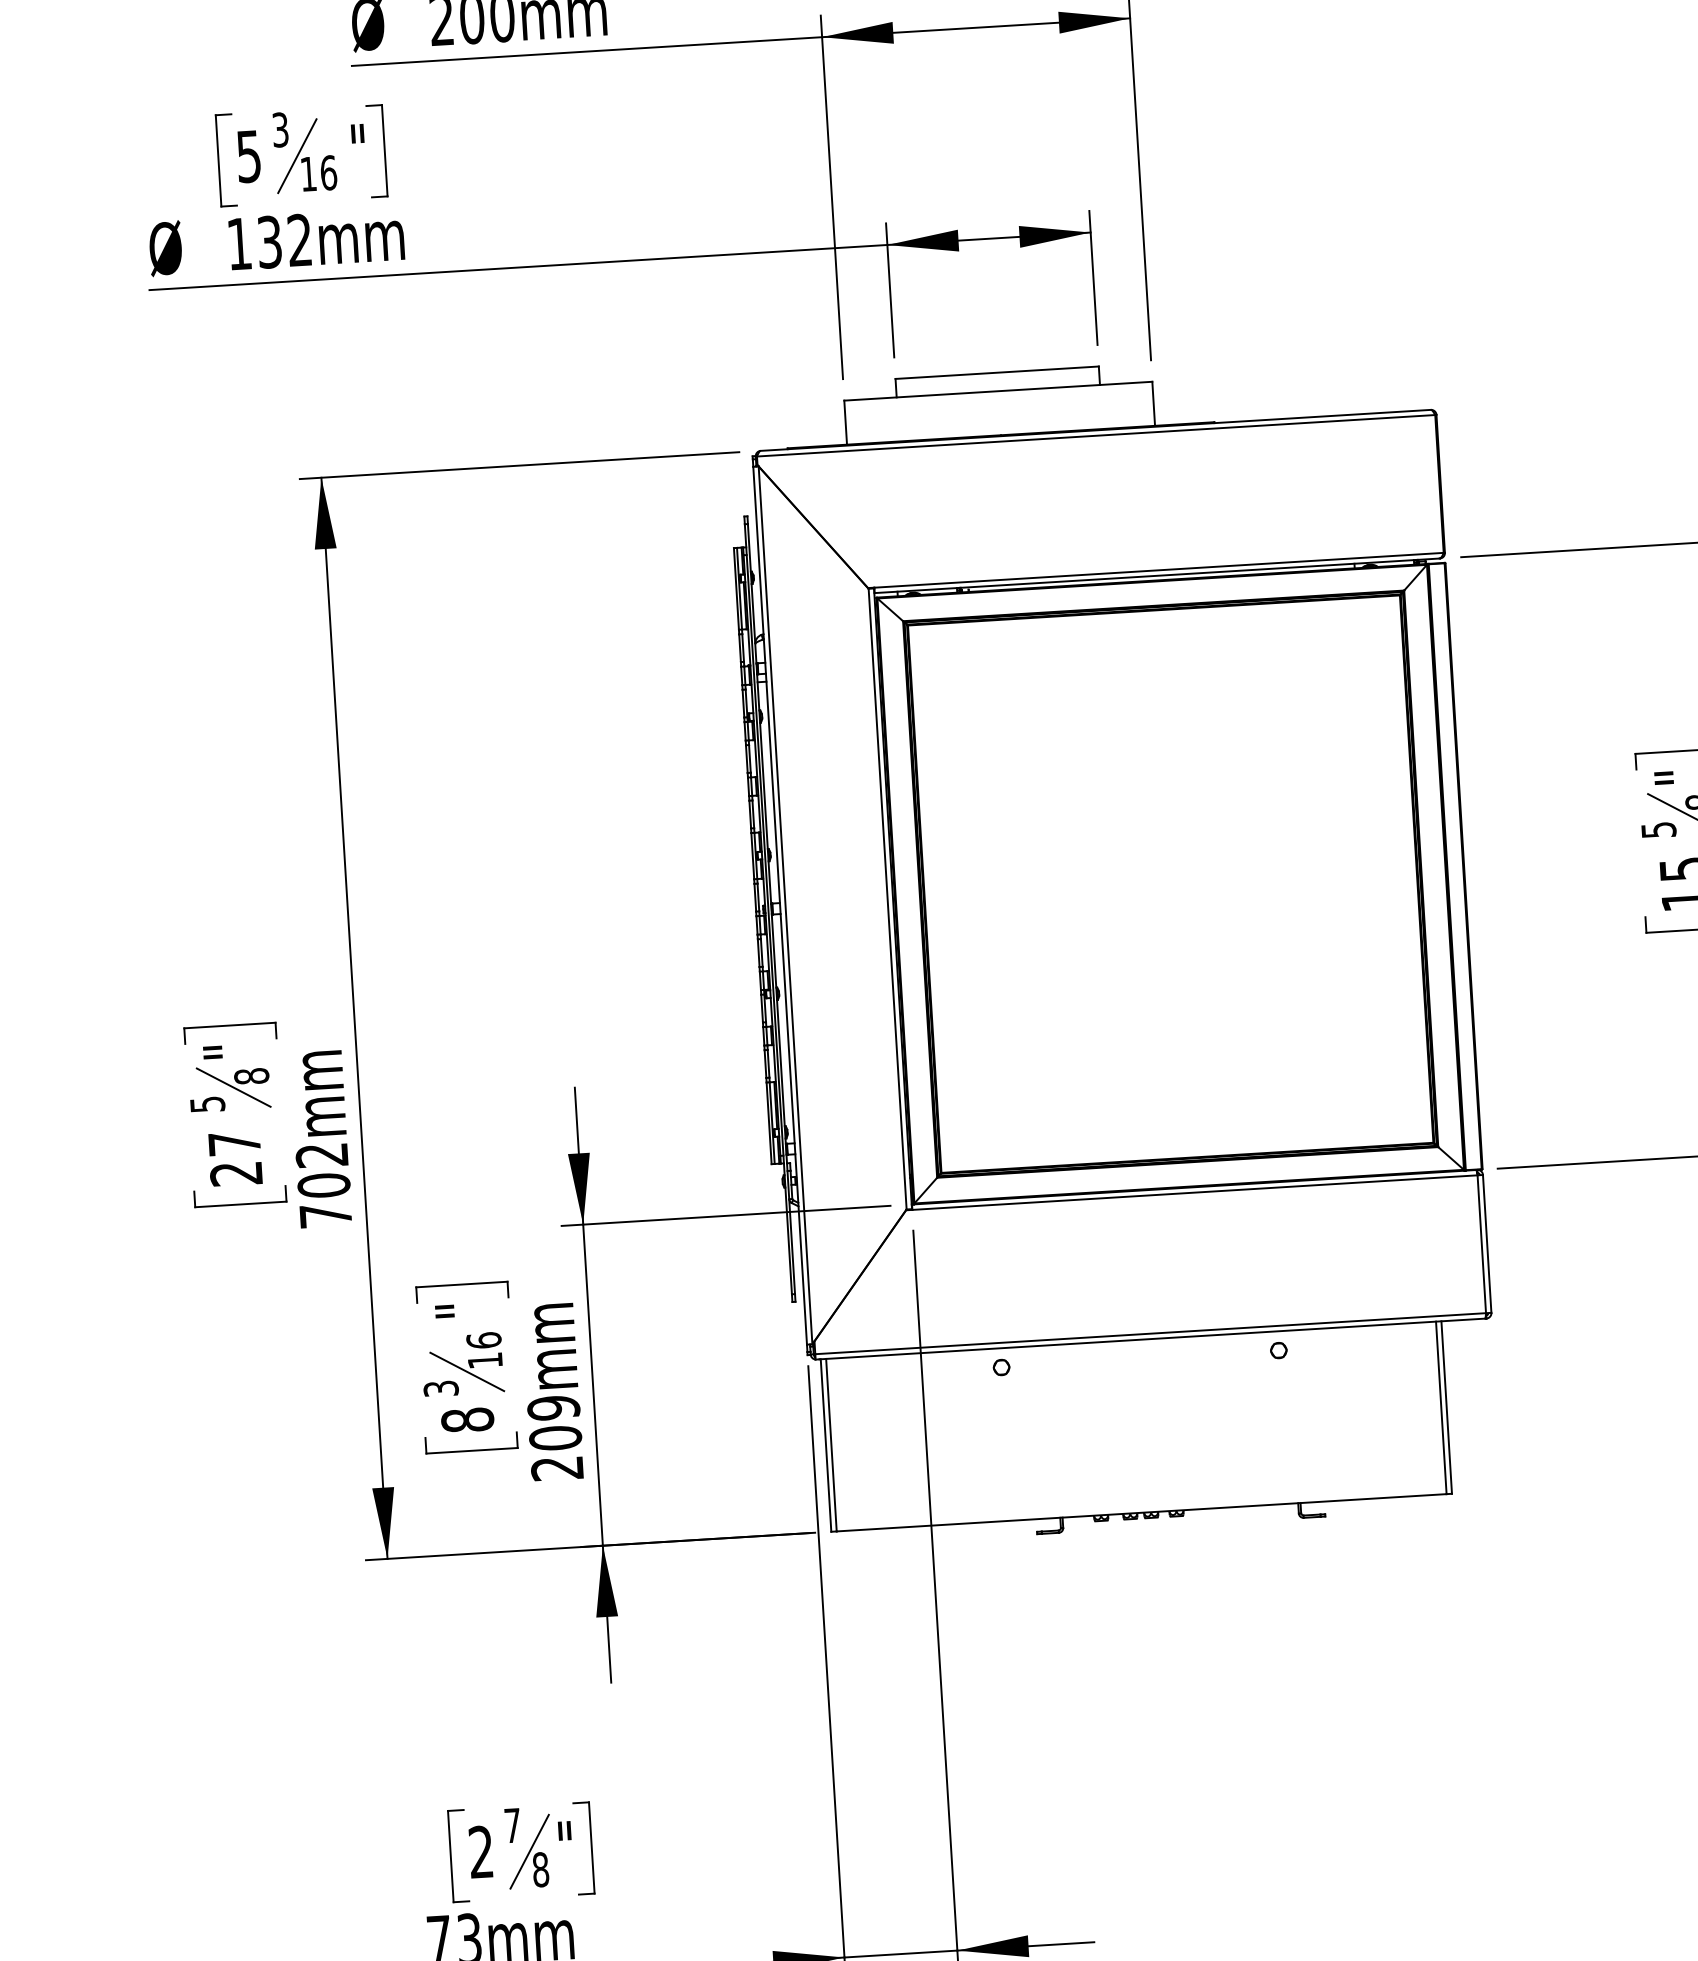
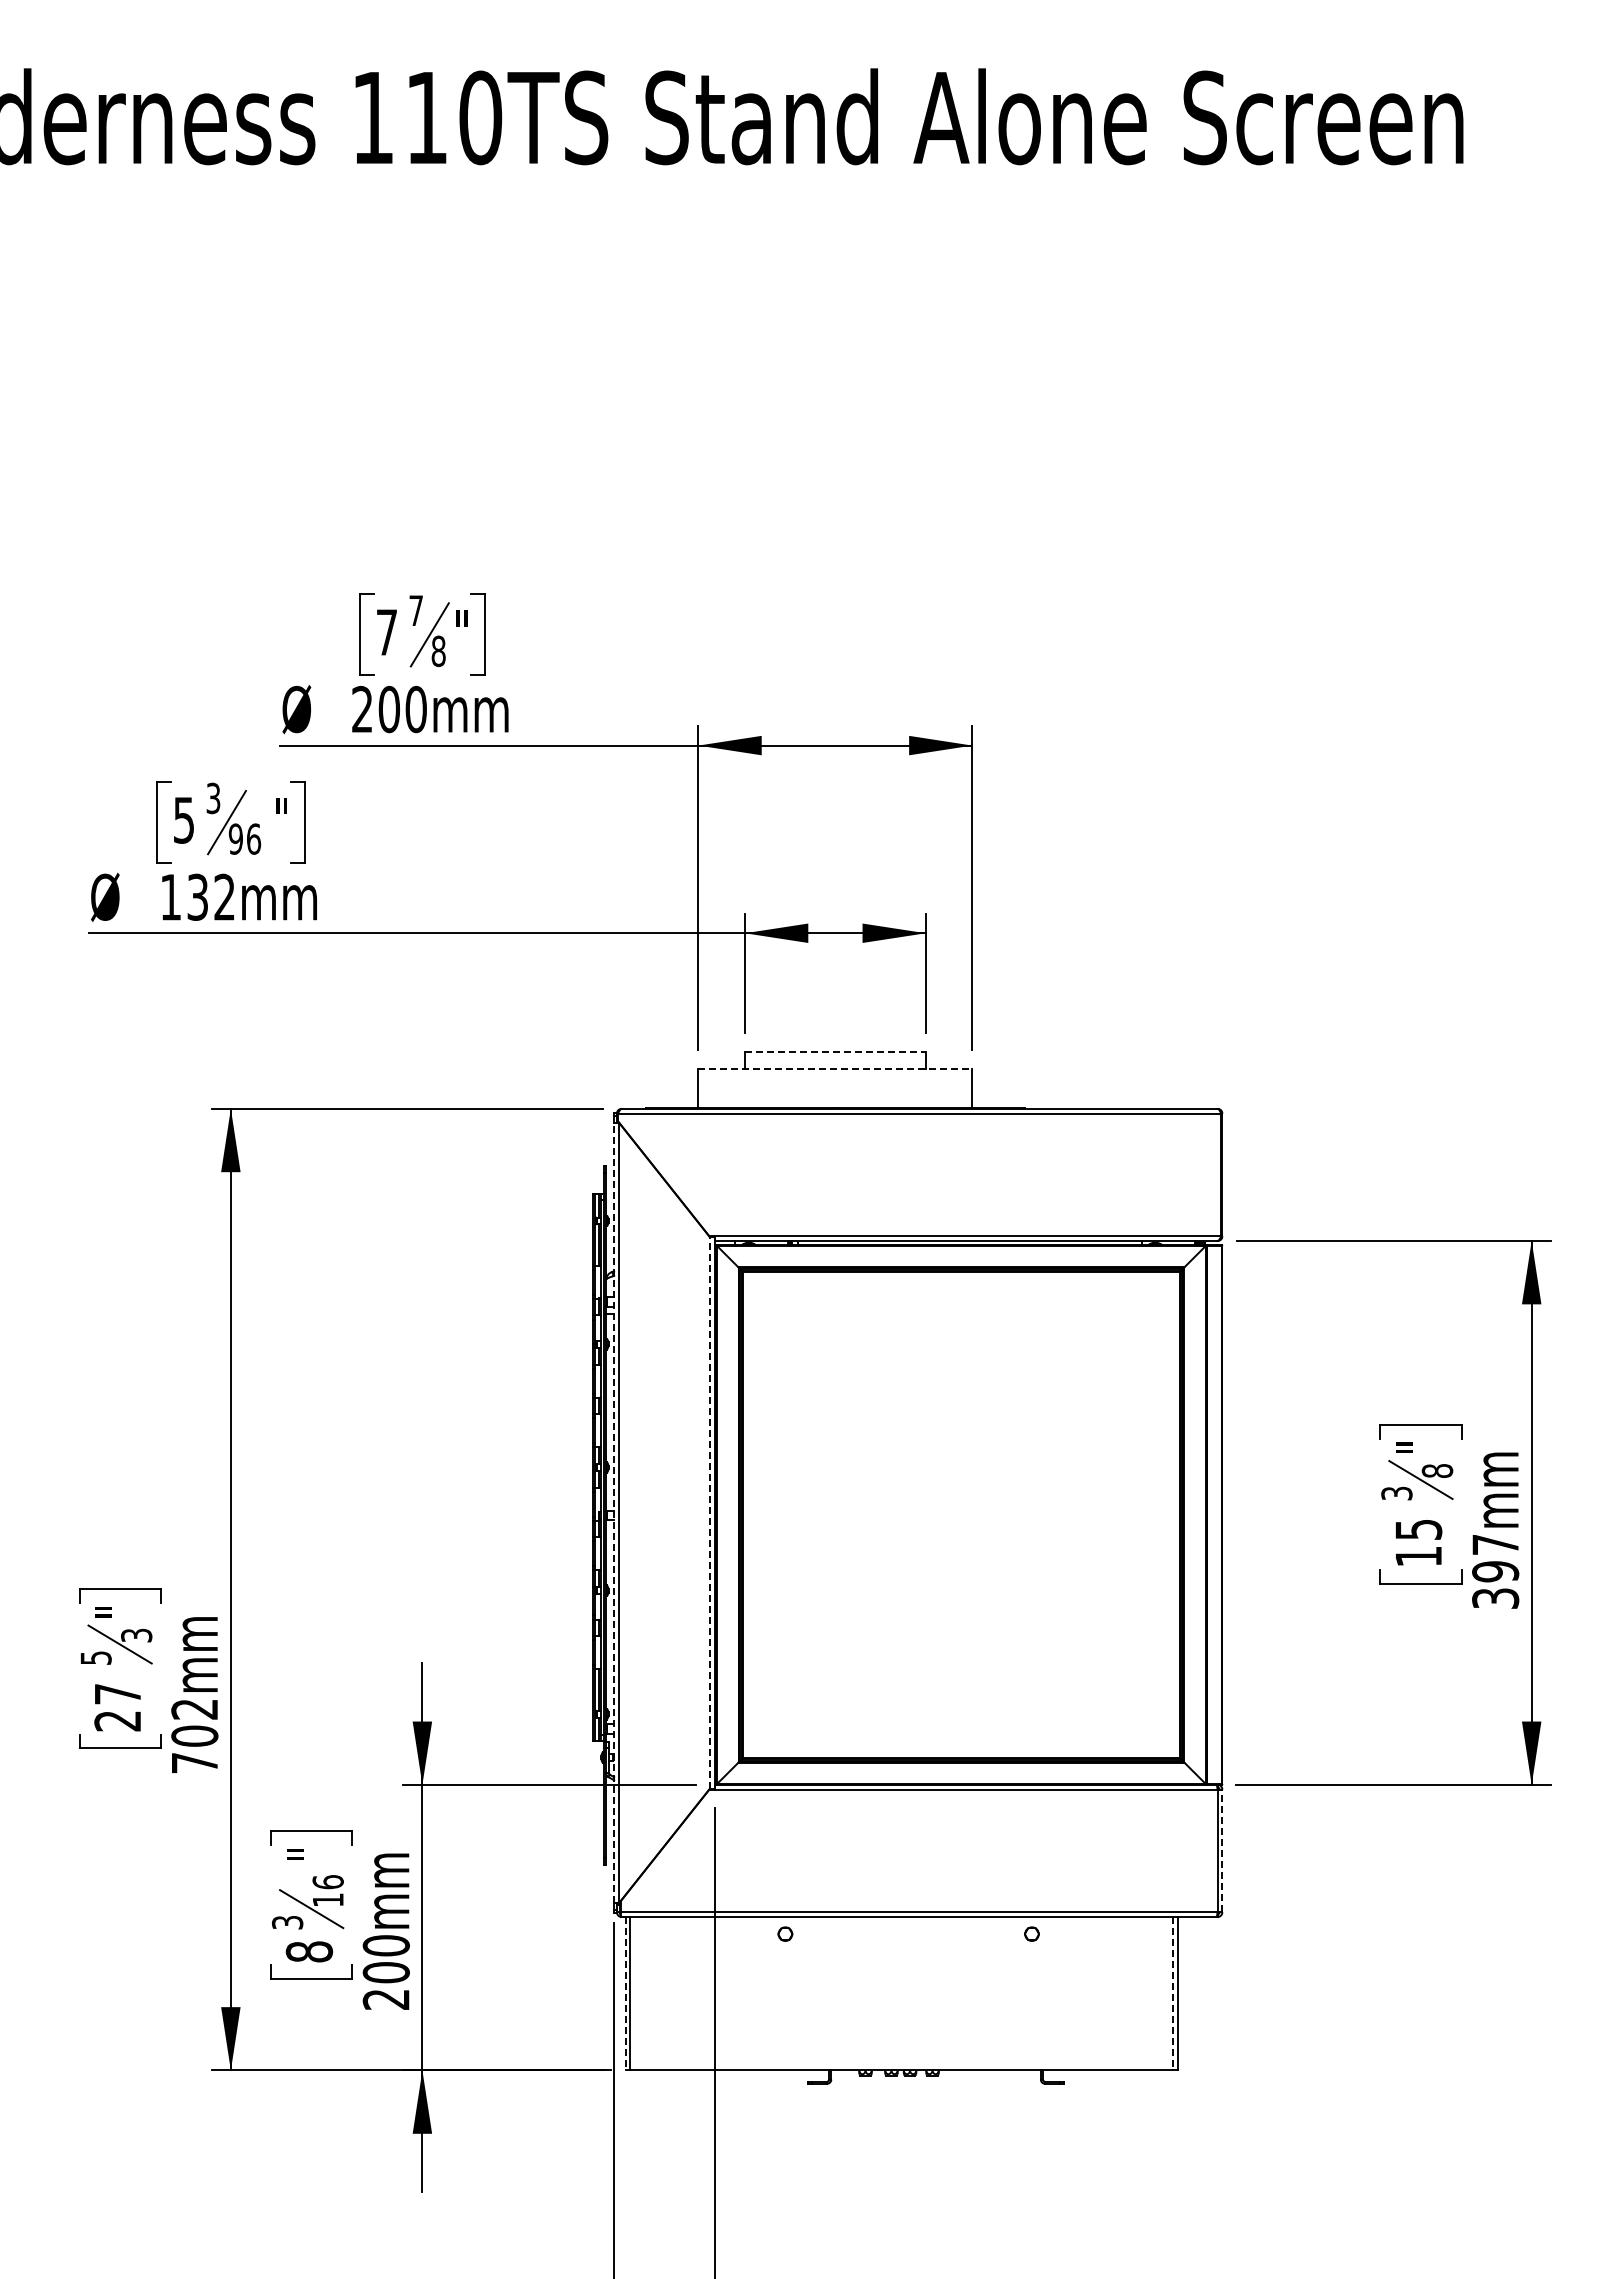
text: (308, 173) -> (235, 838), 16 -> 96
line: (997, 372) -> (835, 1052), solid -> dashed
line: (998, 390) -> (835, 1068), solid -> dashed
text: (1658, 828) -> (1396, 1492), 5 -> 3
line: (887, 898) -> (709, 1512), solid -> dashed
line: (780, 905) -> (614, 1512), solid -> dashed
text: (251, 1076) -> (136, 1635), 8 -> 3
line: (1487, 1243) -> (1222, 1850), solid -> dashed
text: (552, 1407) -> (385, 1945), 209mm -> 200mm
line: (1440, 1407) -> (1172, 1993), solid -> dashed
line: (825, 1445) -> (625, 1993), solid -> dashed

